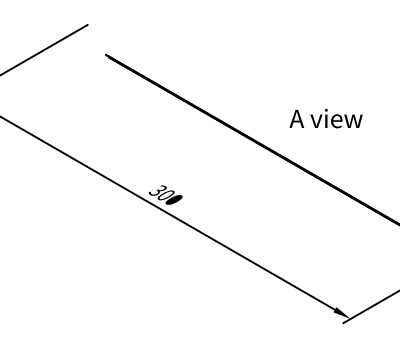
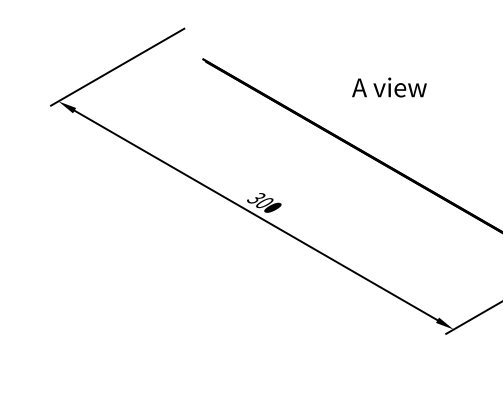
text: (326, 118) -> (389, 87), moved

